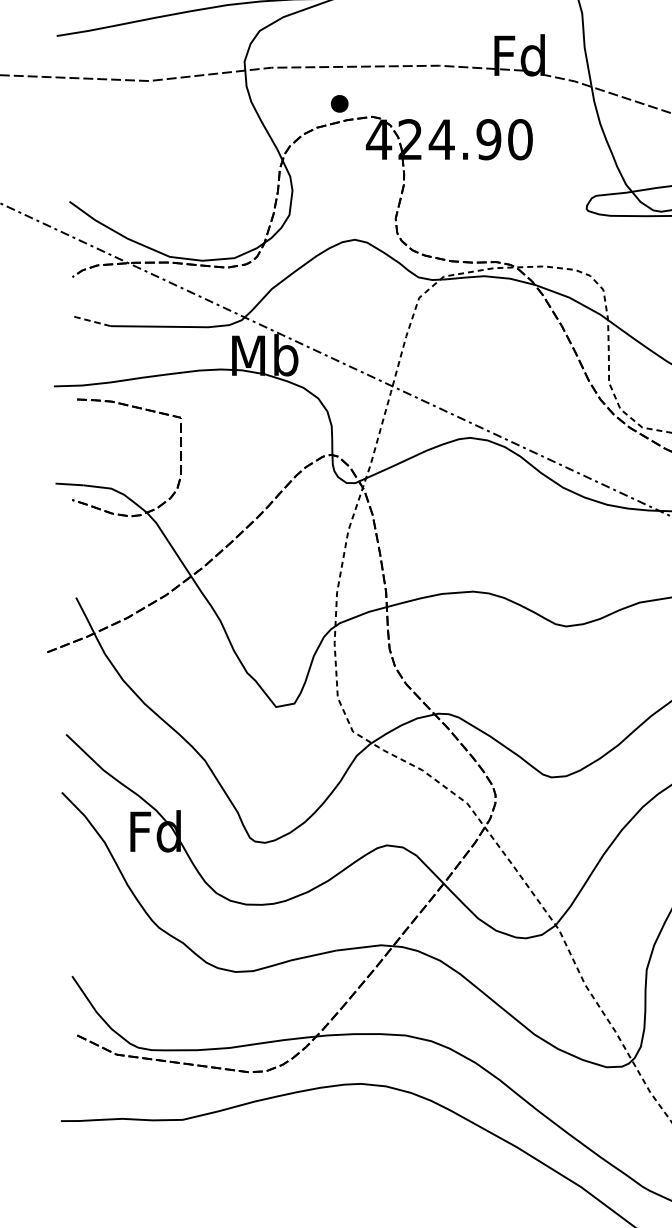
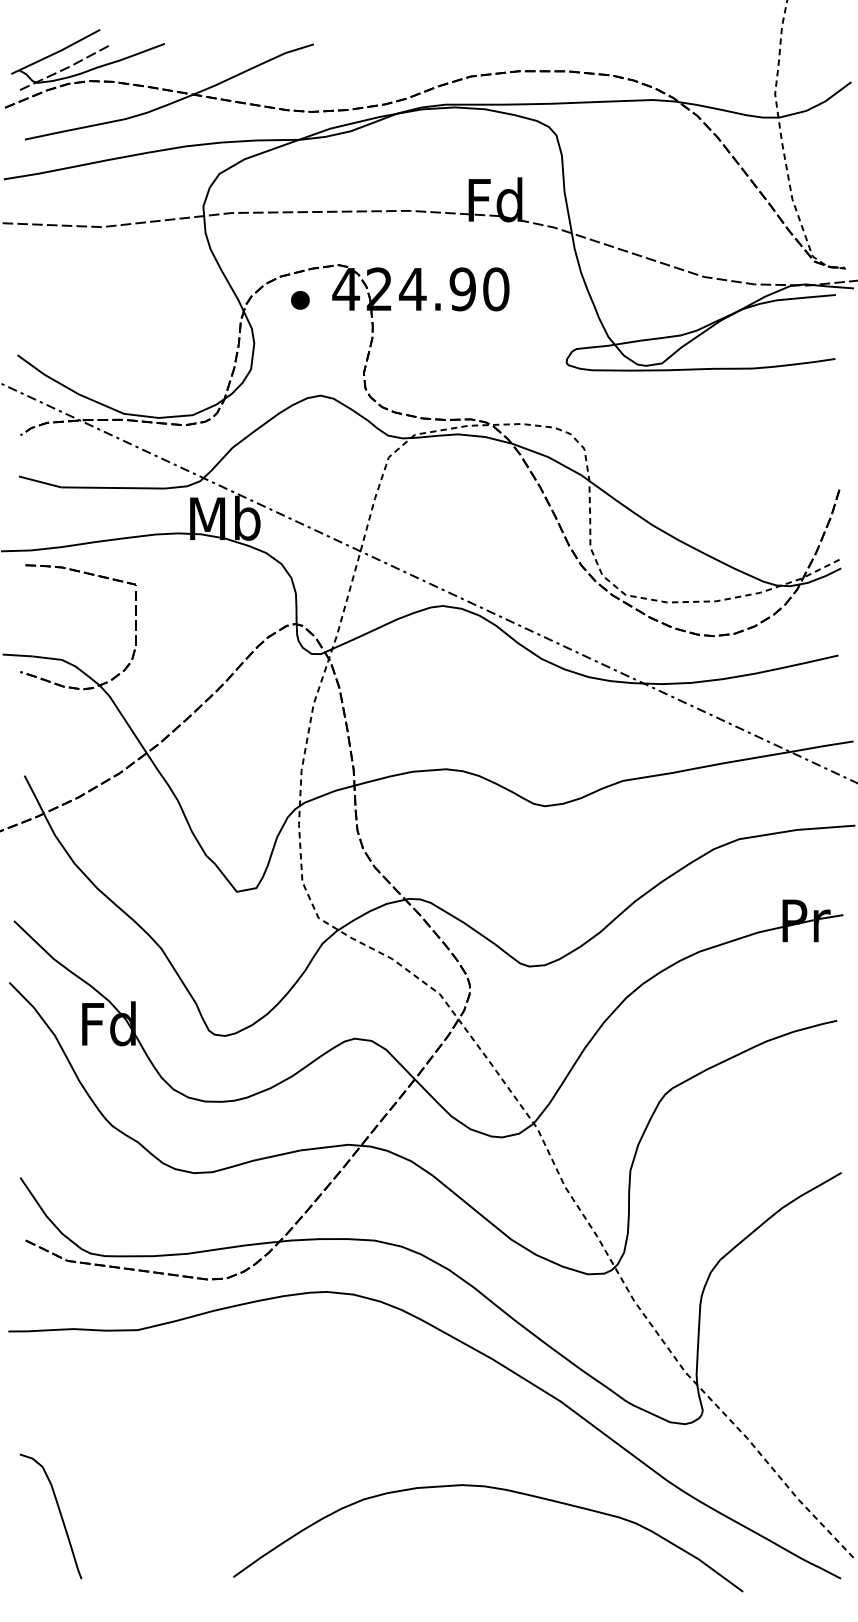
part: (339, 103) -> (300, 300), moved
line: (91, 320) -> (40, 481), dashed -> solid

